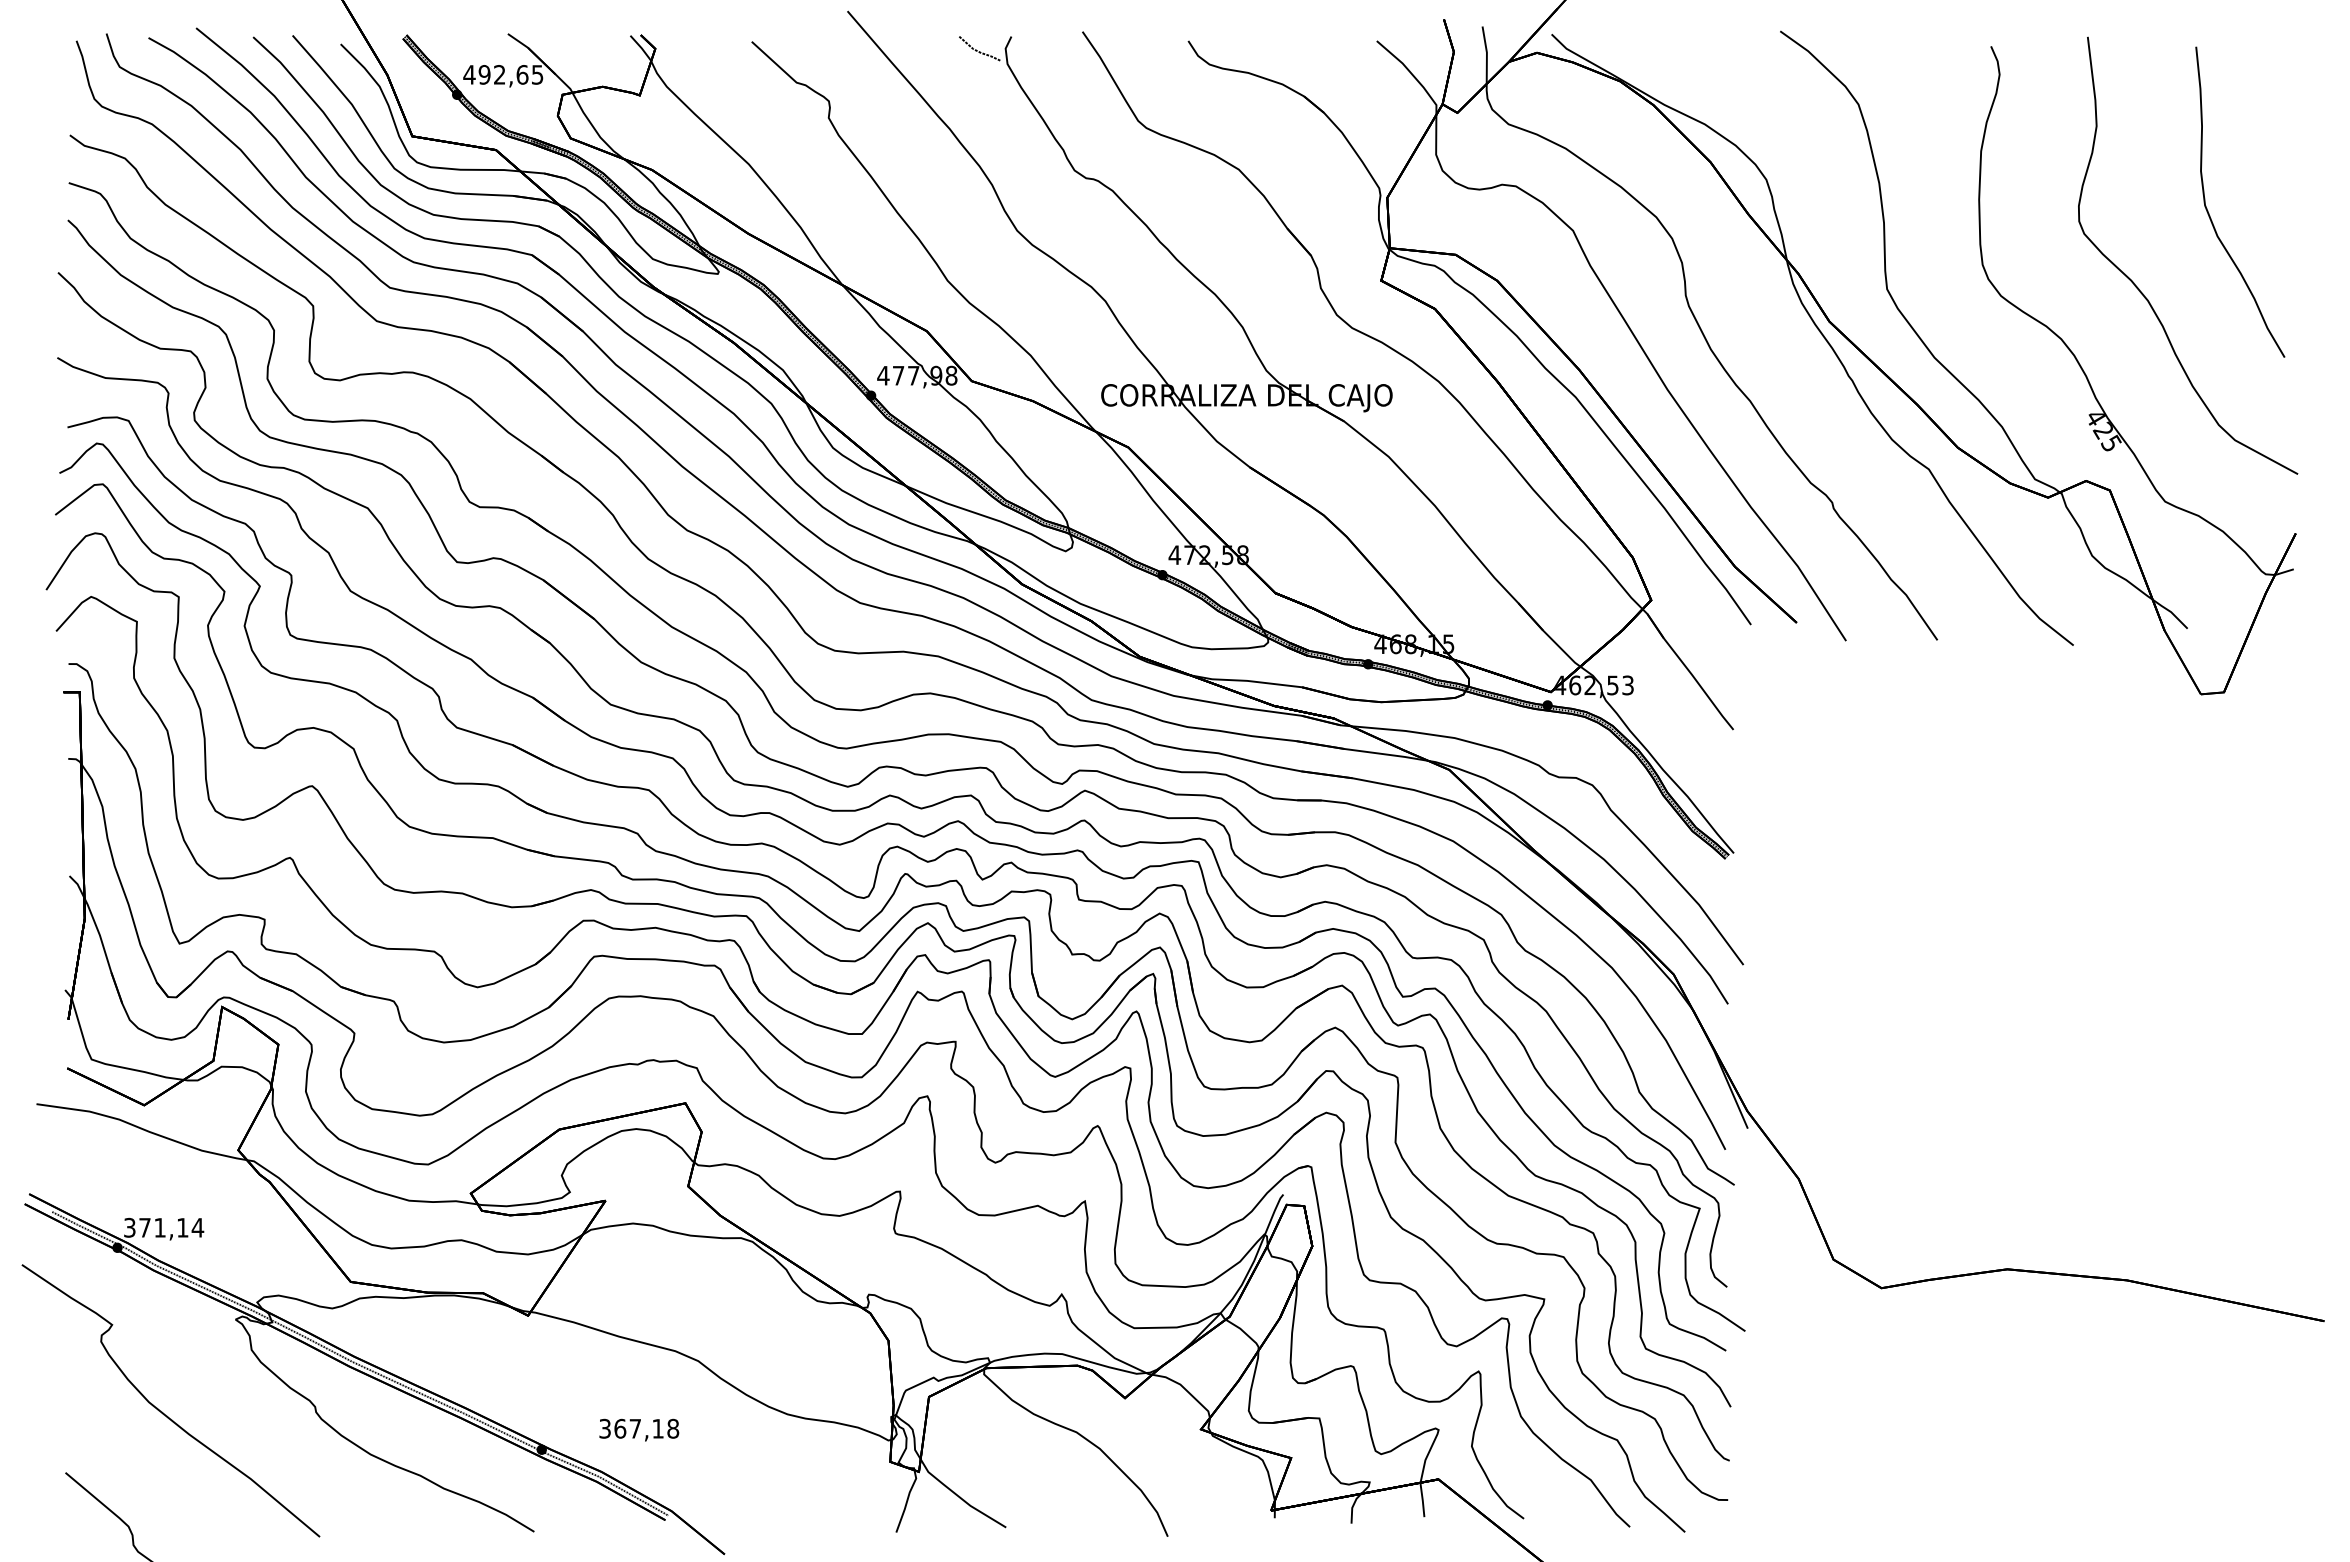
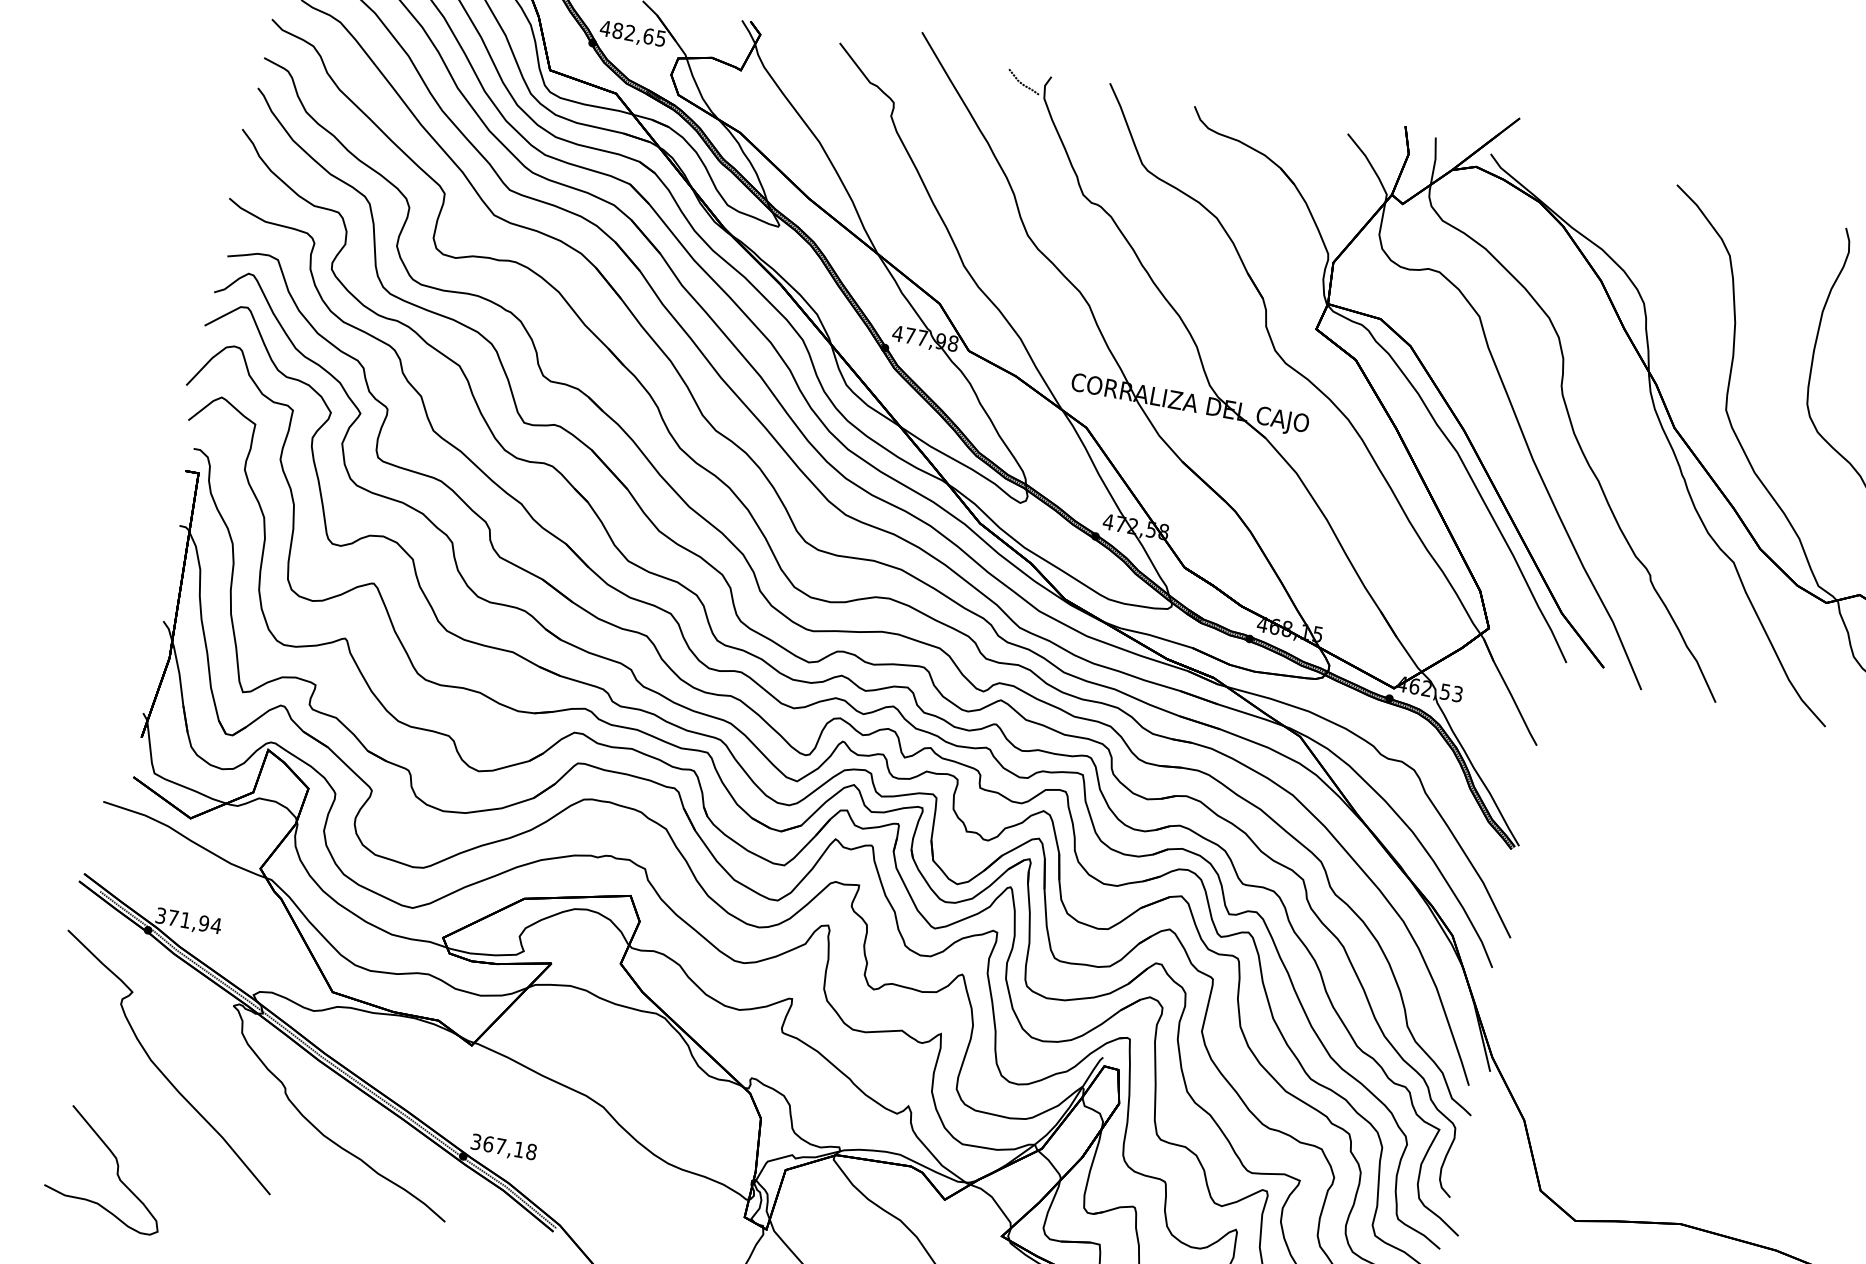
text: (484, 74) -> (617, 30), 492,65 -> 482,65
text: (182, 1227) -> (203, 923), 371,14 -> 371,94
text: (639, 1429) -> (504, 1147), moved

